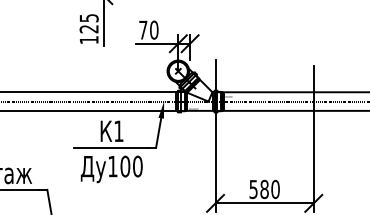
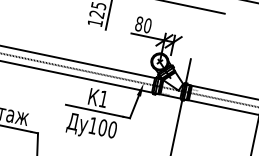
text: (143, 29) -> (139, 23), 70 -> 80

